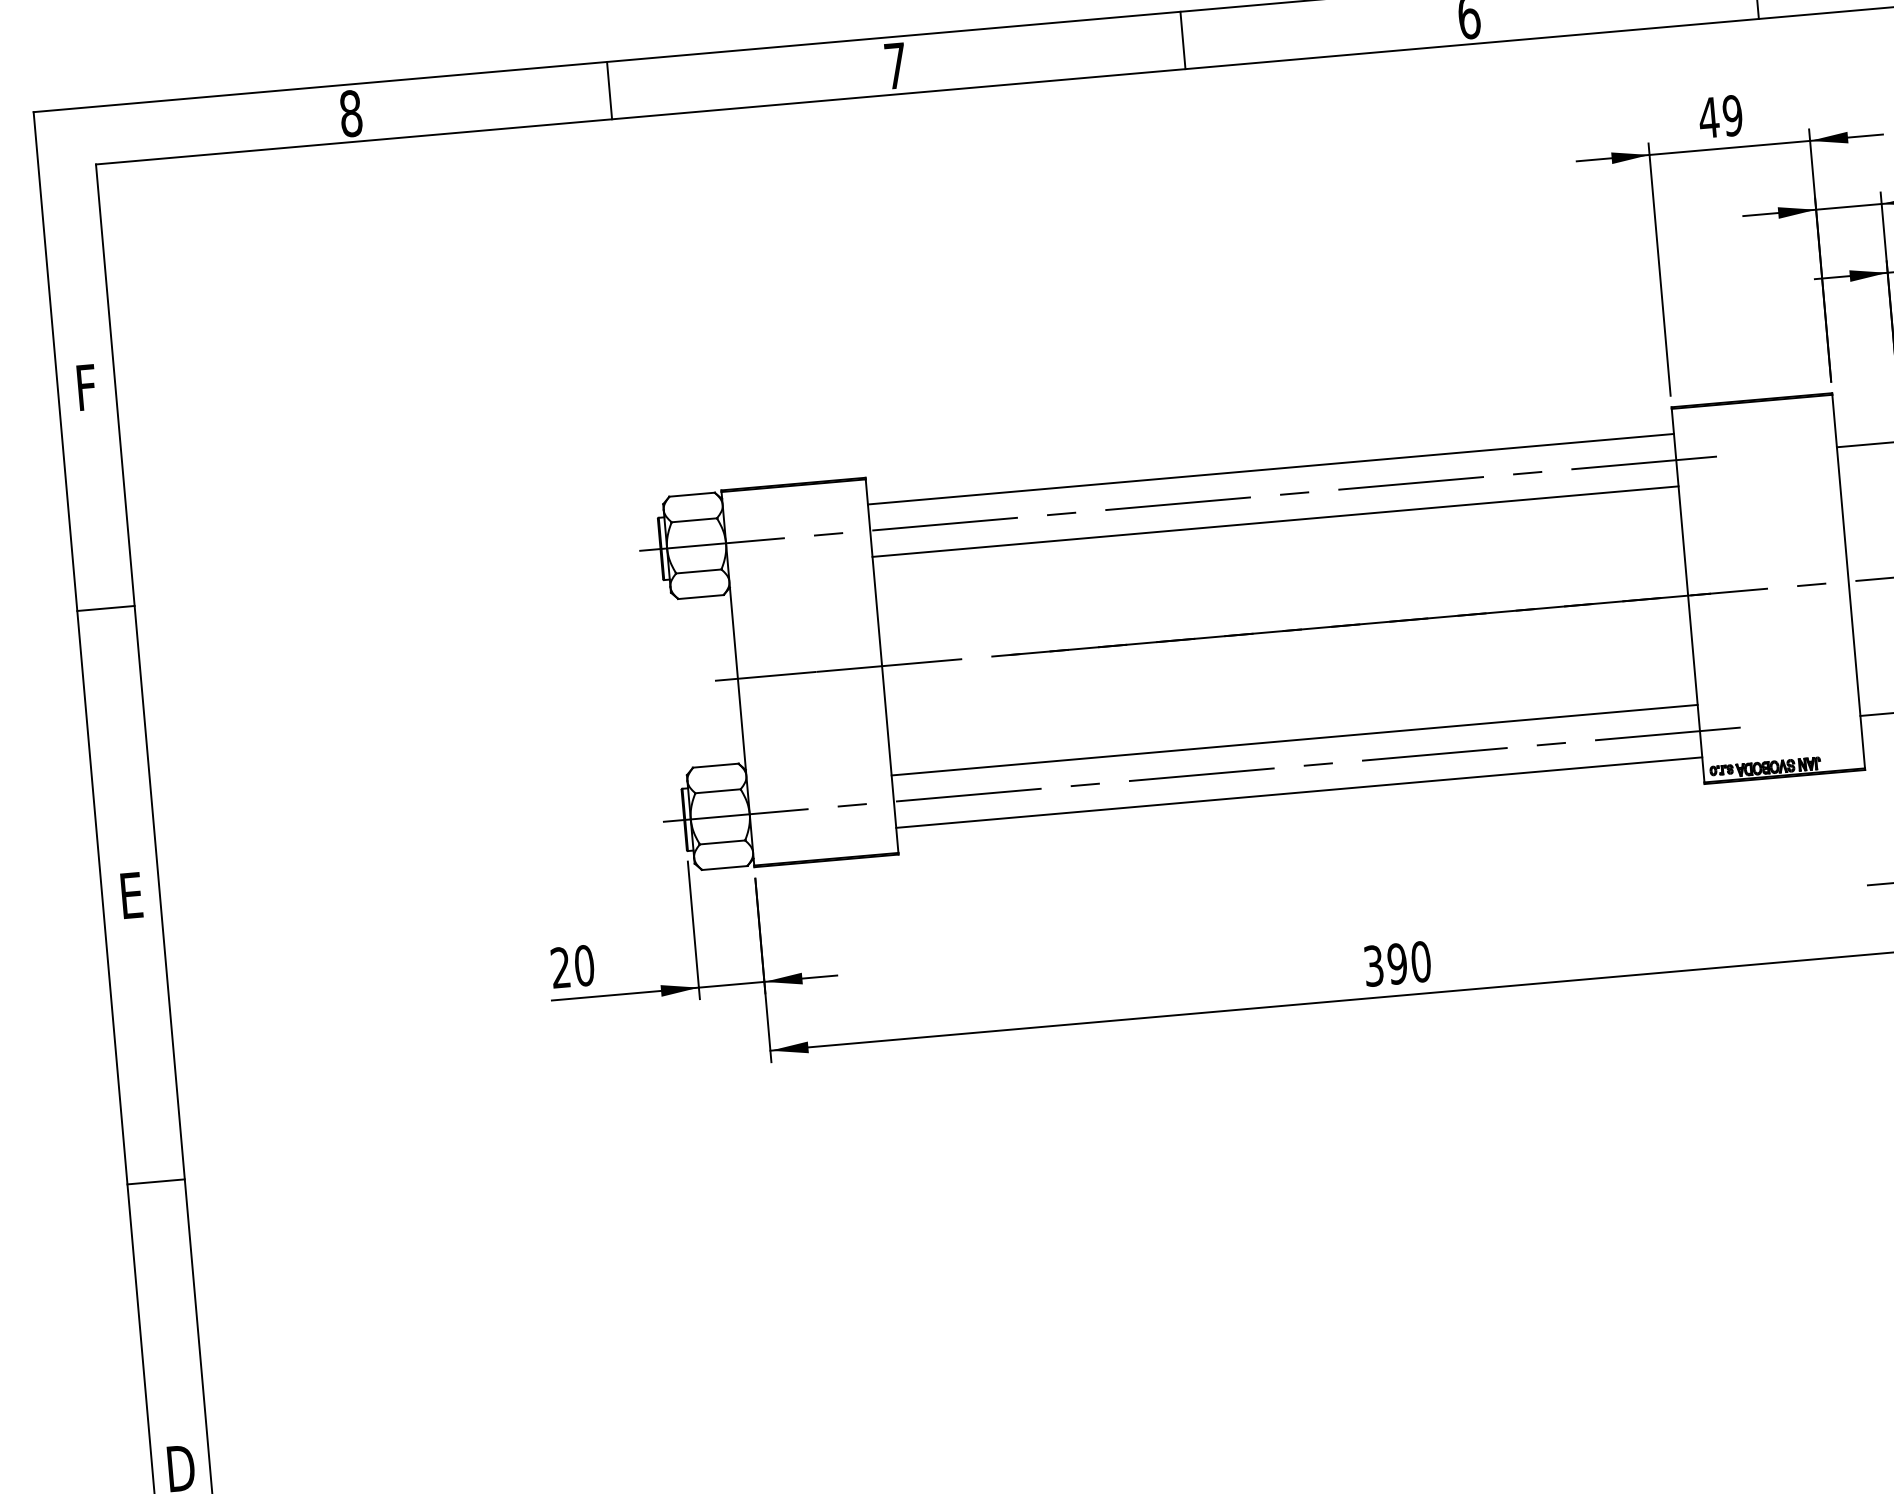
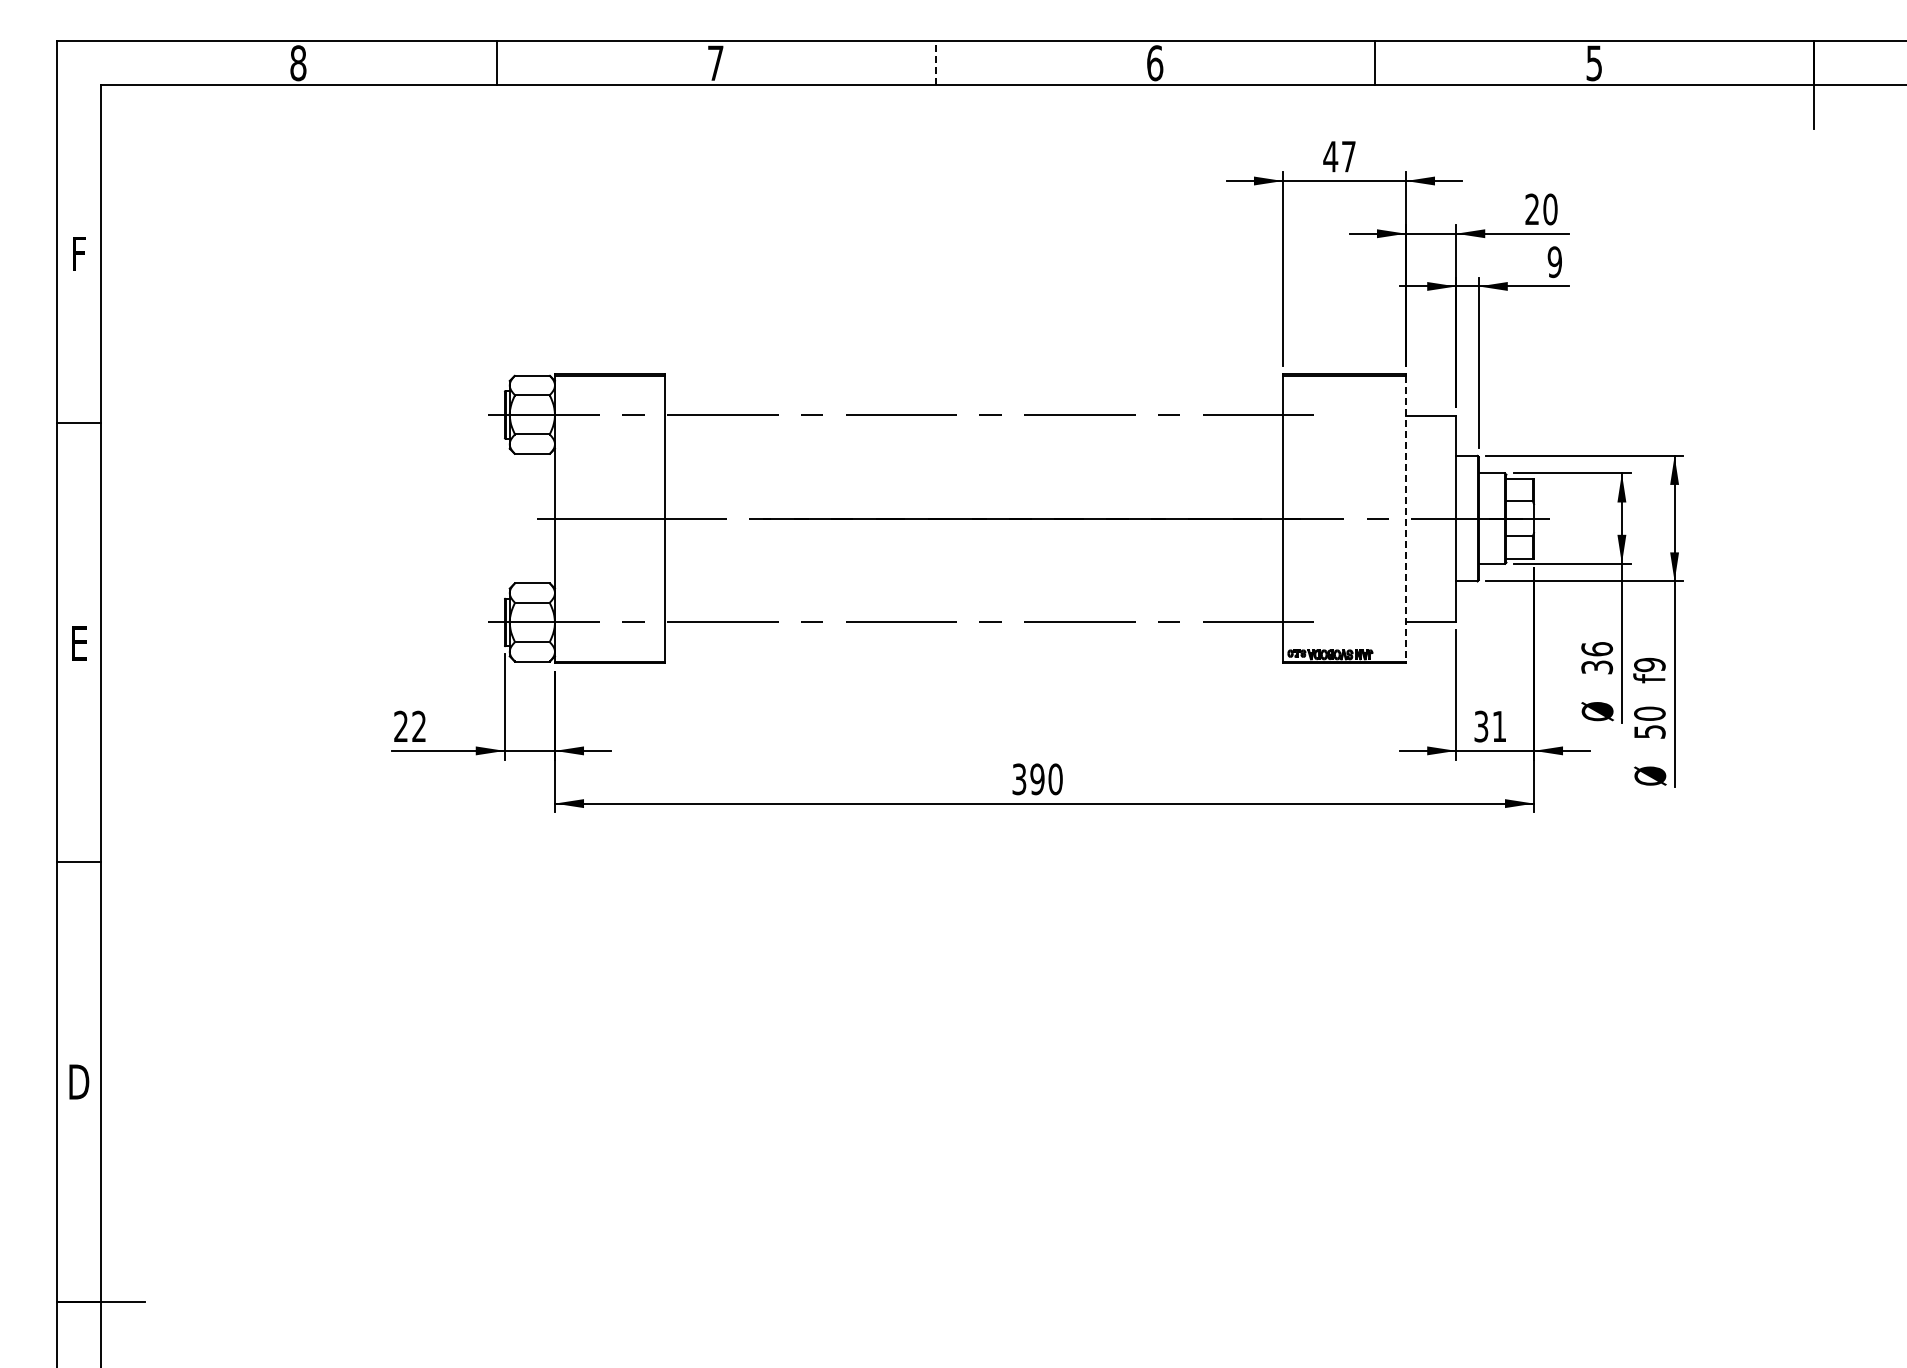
line: (1182, 39) -> (935, 62), solid -> dashed
text: (1732, 115) -> (1348, 156), 49 -> 47
line: (1269, 468) -> (973, 394), removed
line: (1274, 521) -> (973, 434), removed
line: (1849, 582) -> (1406, 519), solid -> dashed
line: (1293, 740) -> (973, 602), removed
line: (1298, 792) -> (973, 642), removed
text: (584, 965) -> (419, 726), 20 -> 22

